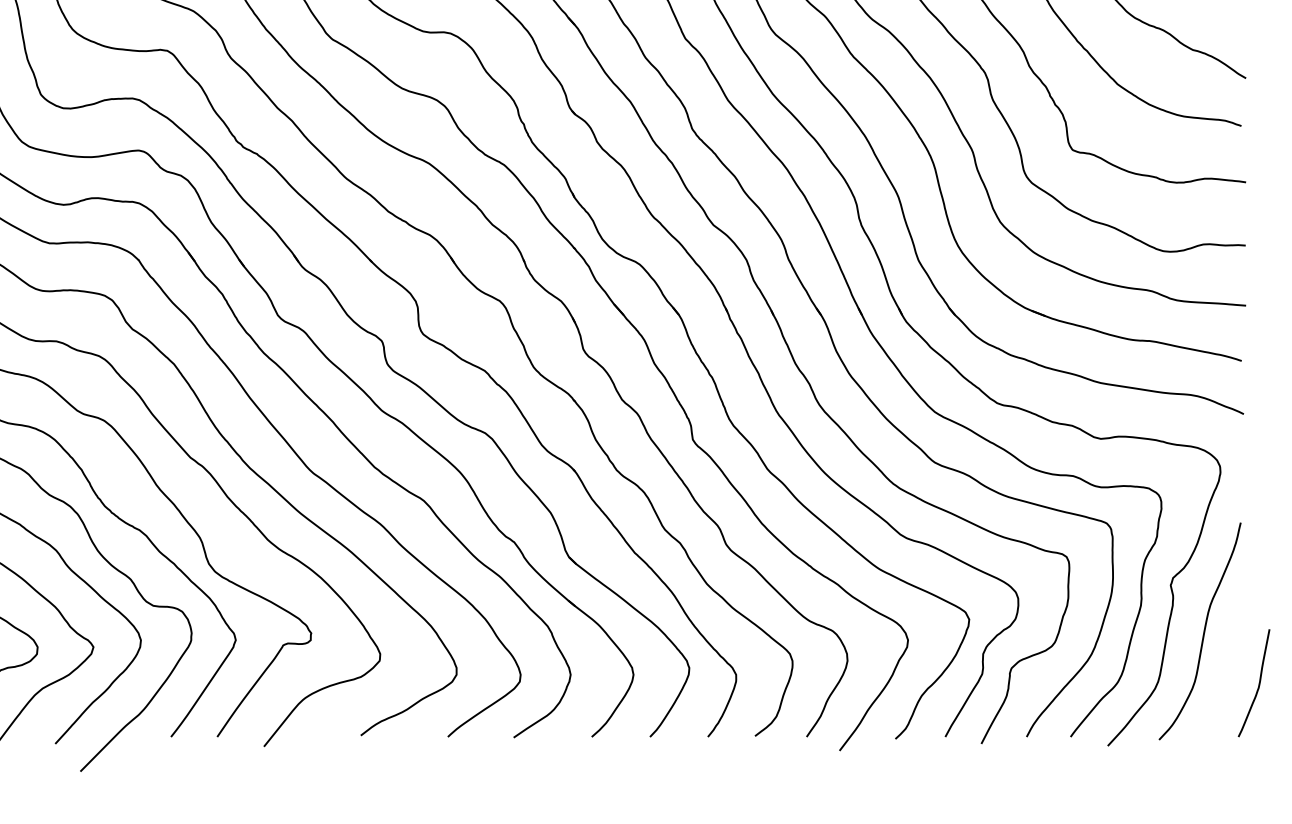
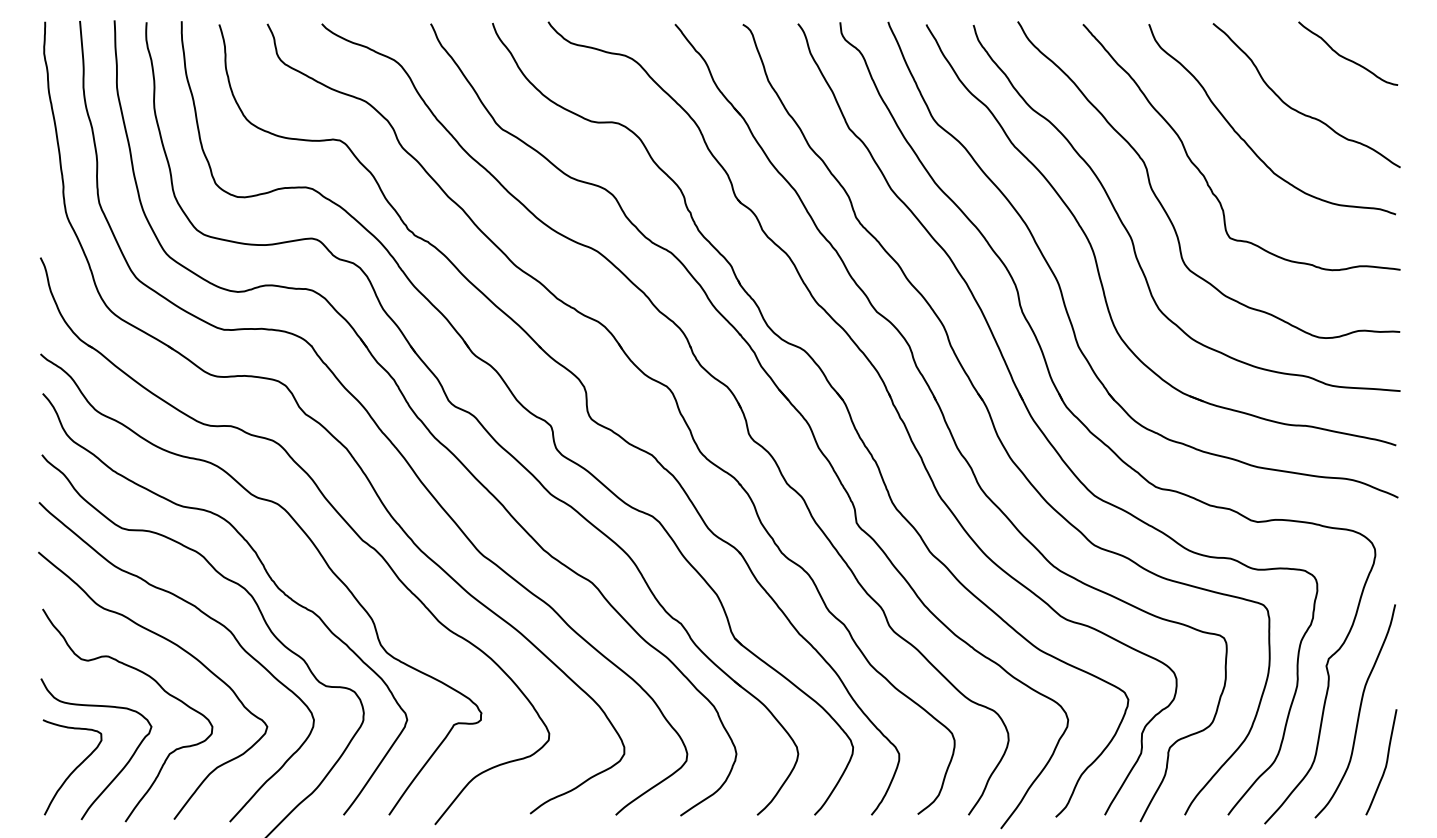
curve: (1258, 684) -> (1385, 763), moved

